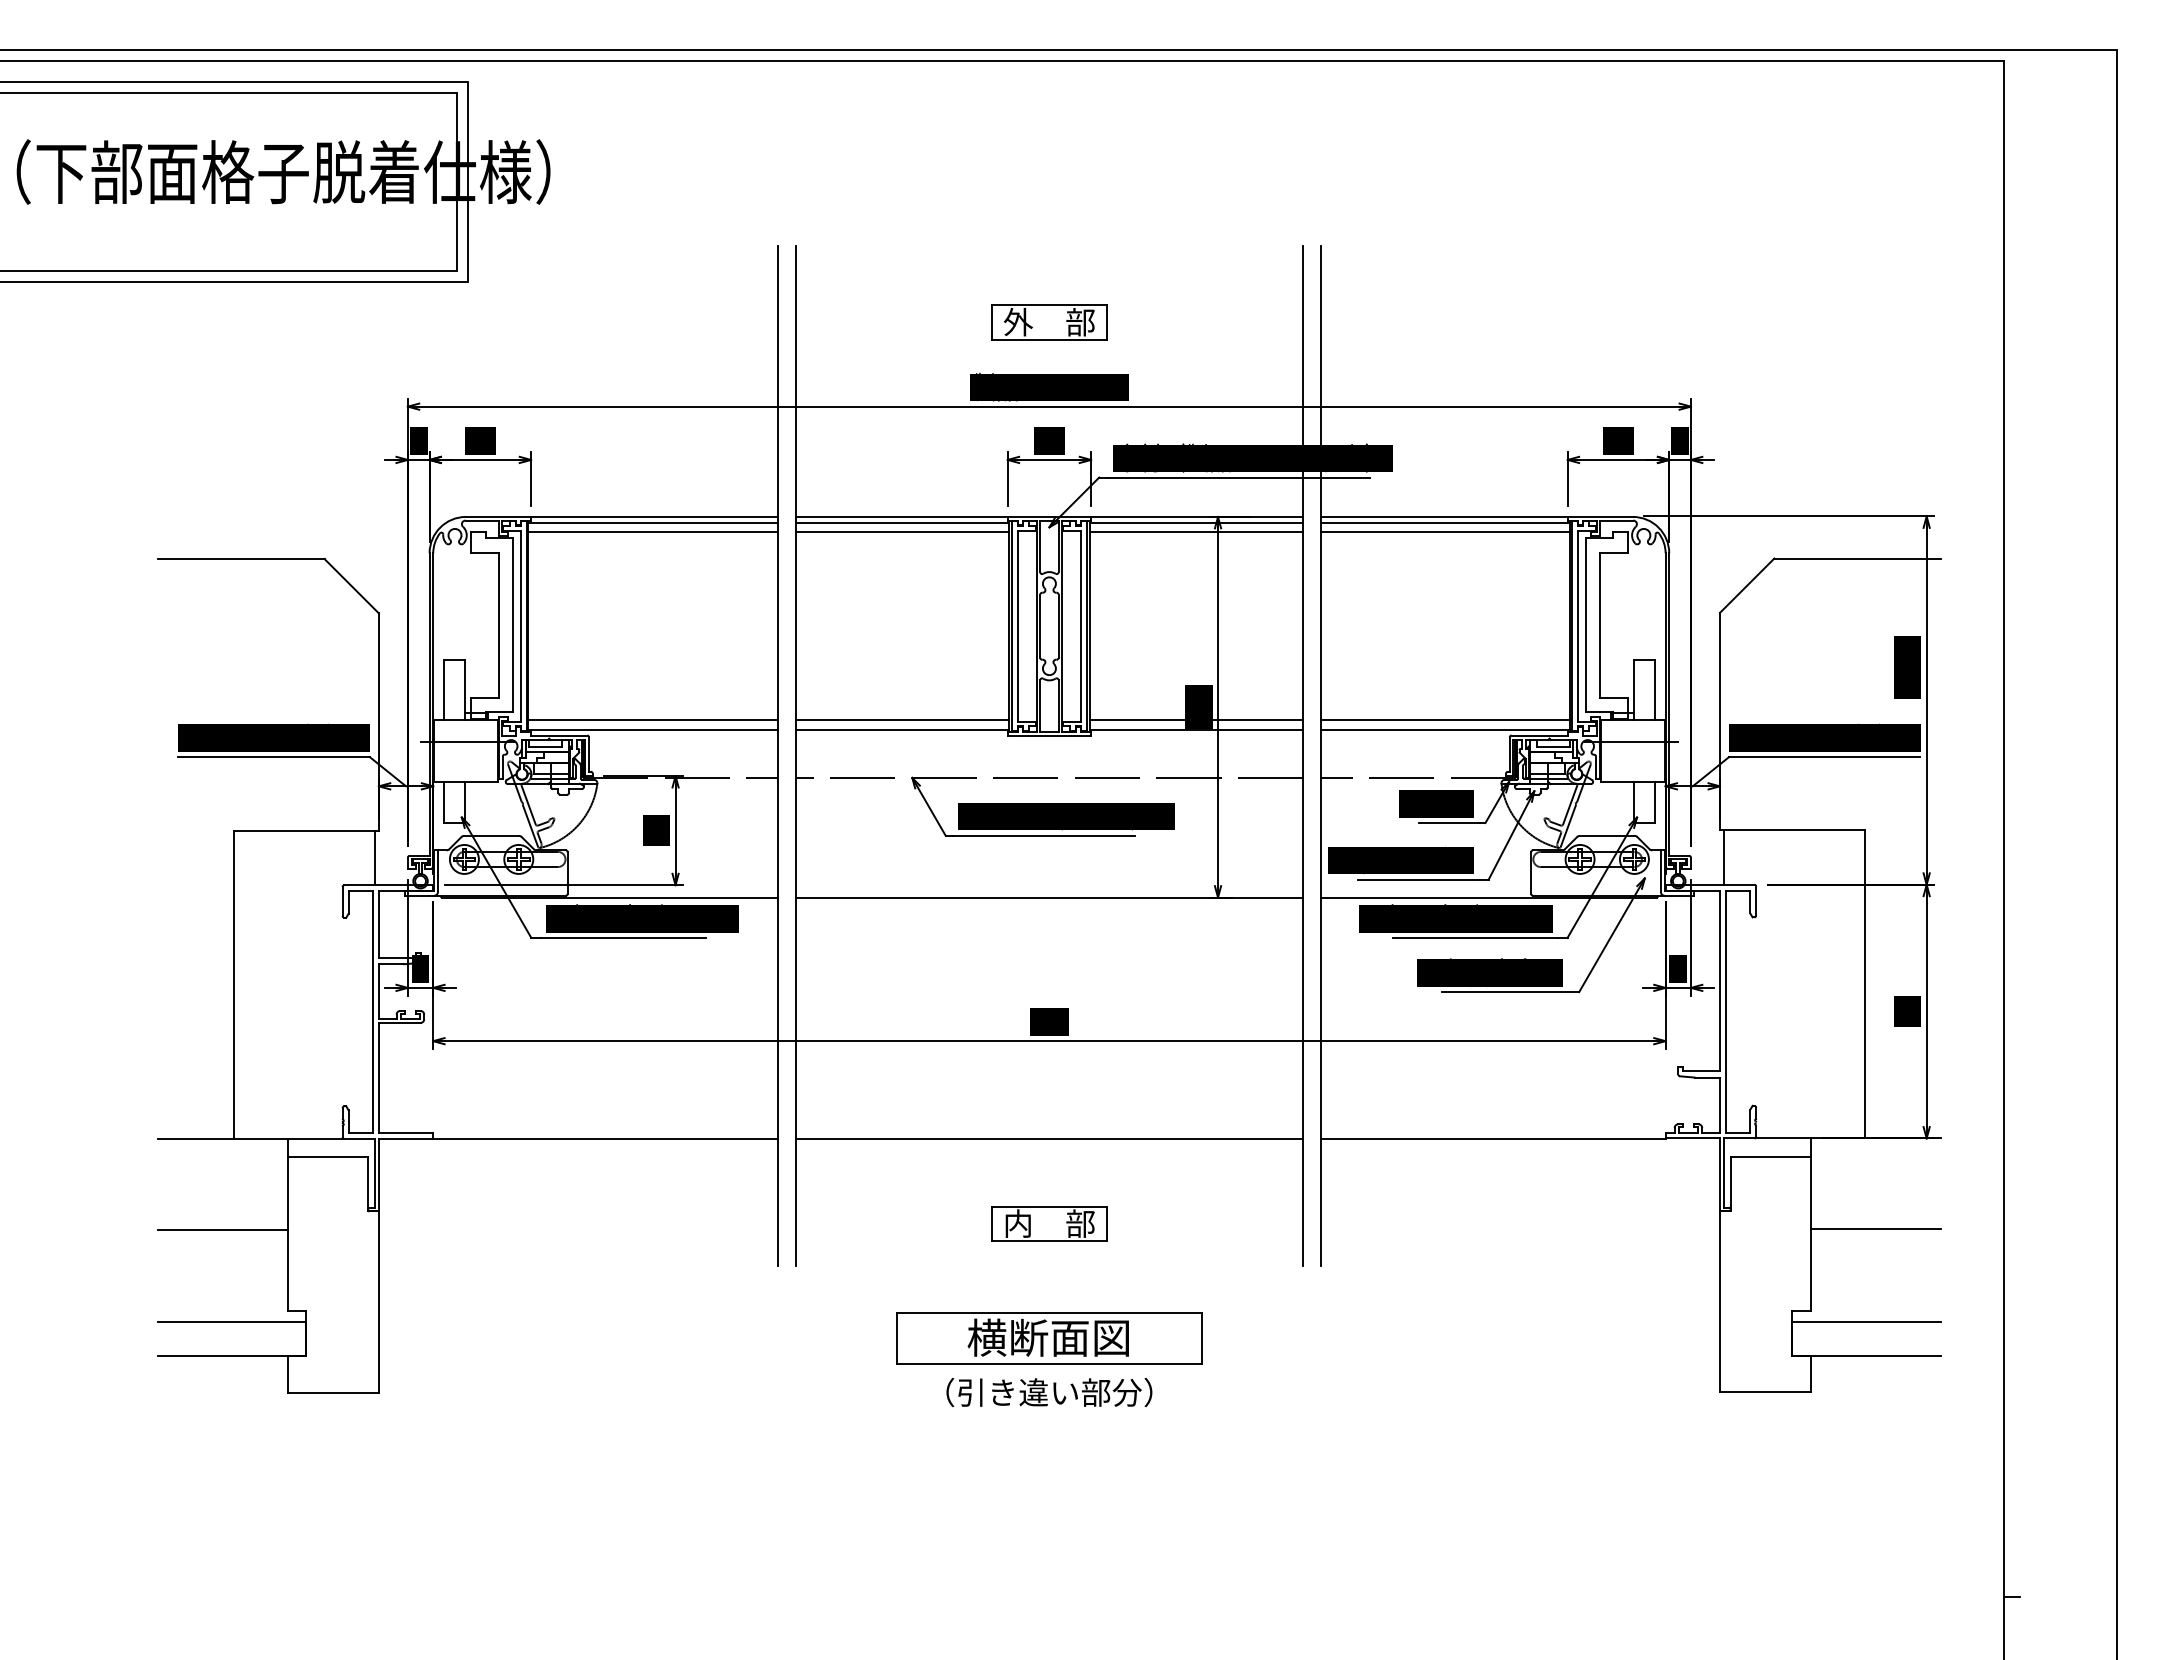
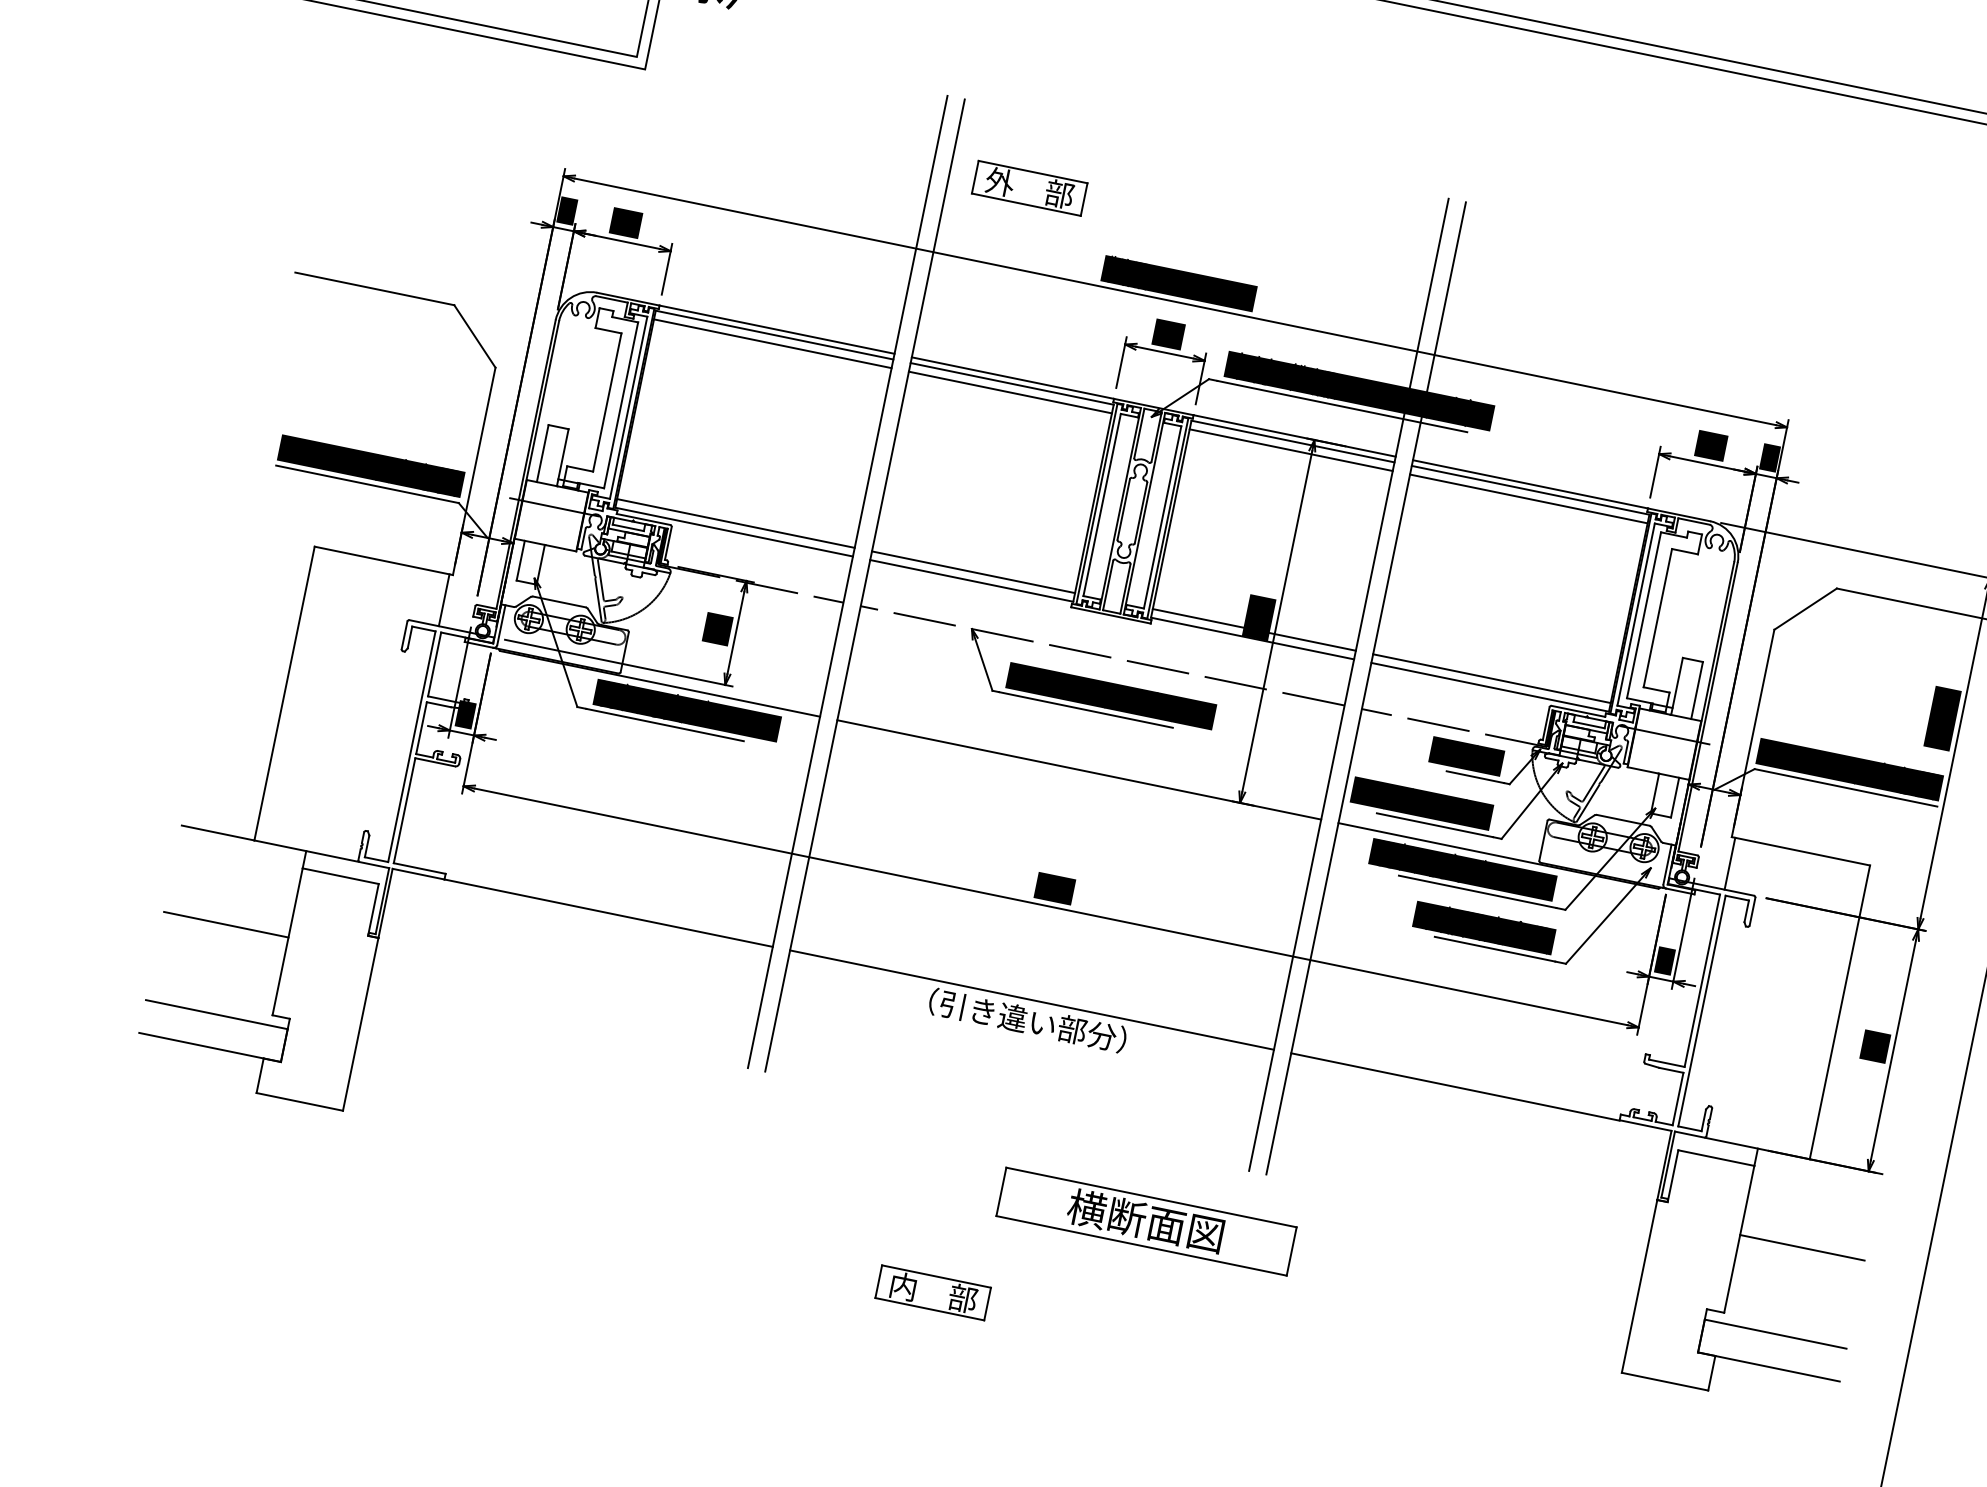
part: (1049, 322) -> (1029, 188), moved
part: (1049, 1223) -> (933, 1292), moved
part: (1049, 1338) -> (1146, 1221), moved
text: (1049, 1392) -> (1027, 1020), moved

